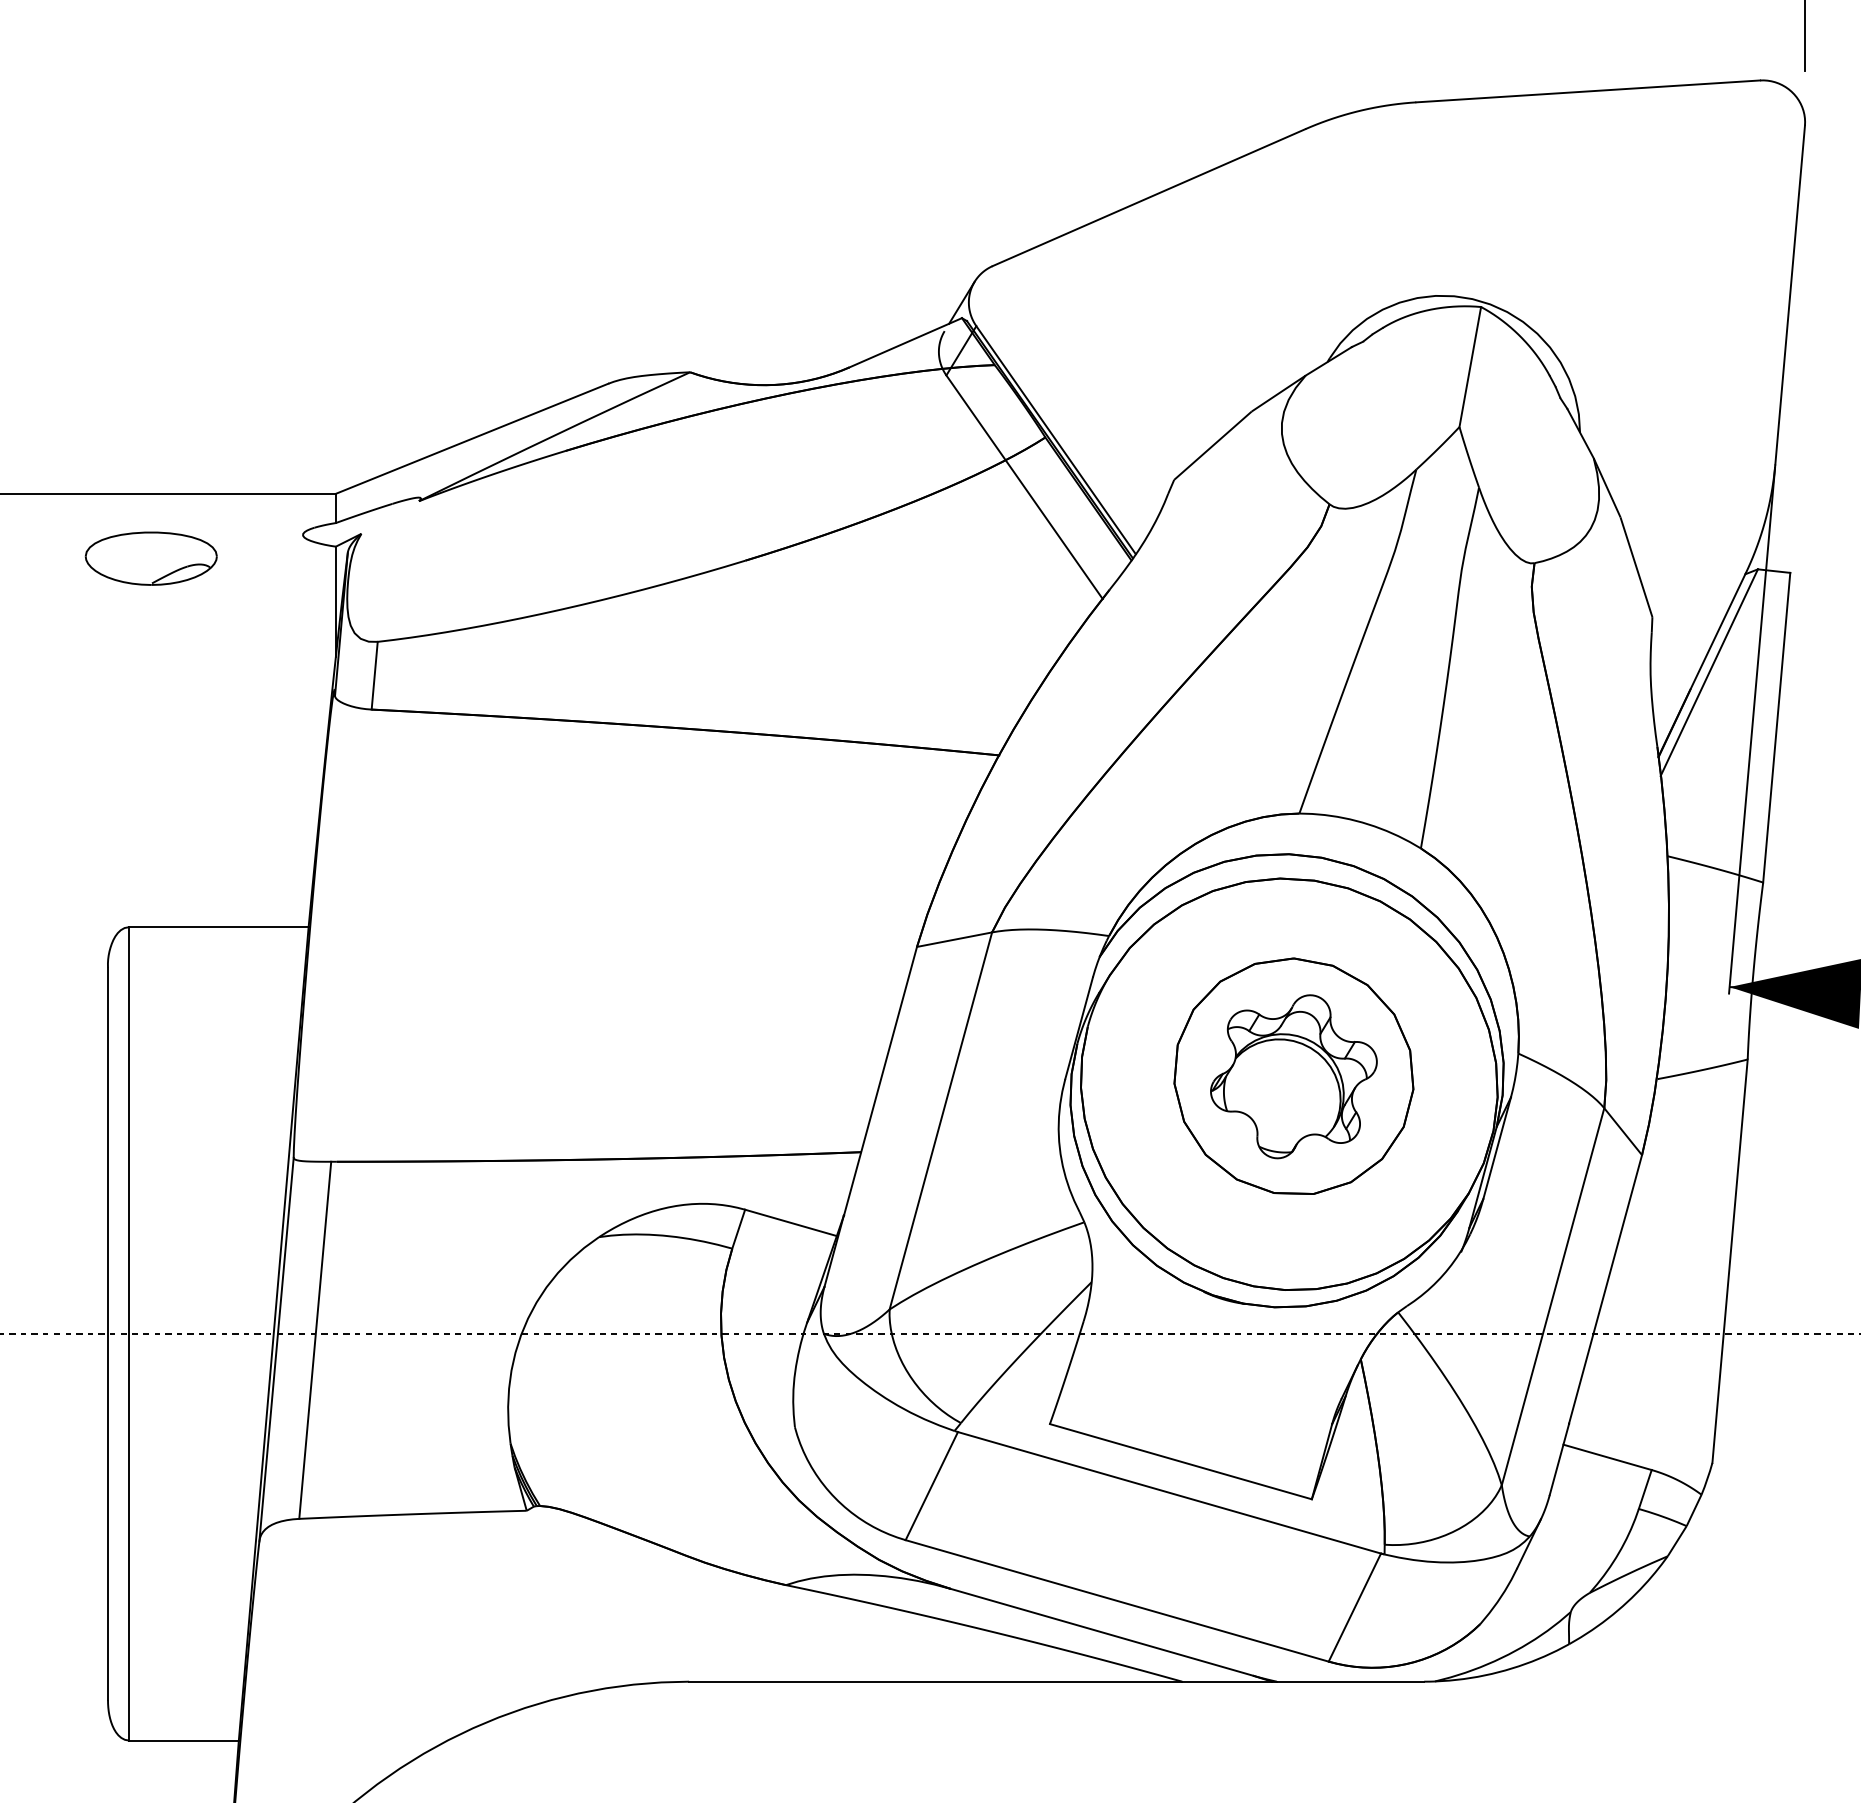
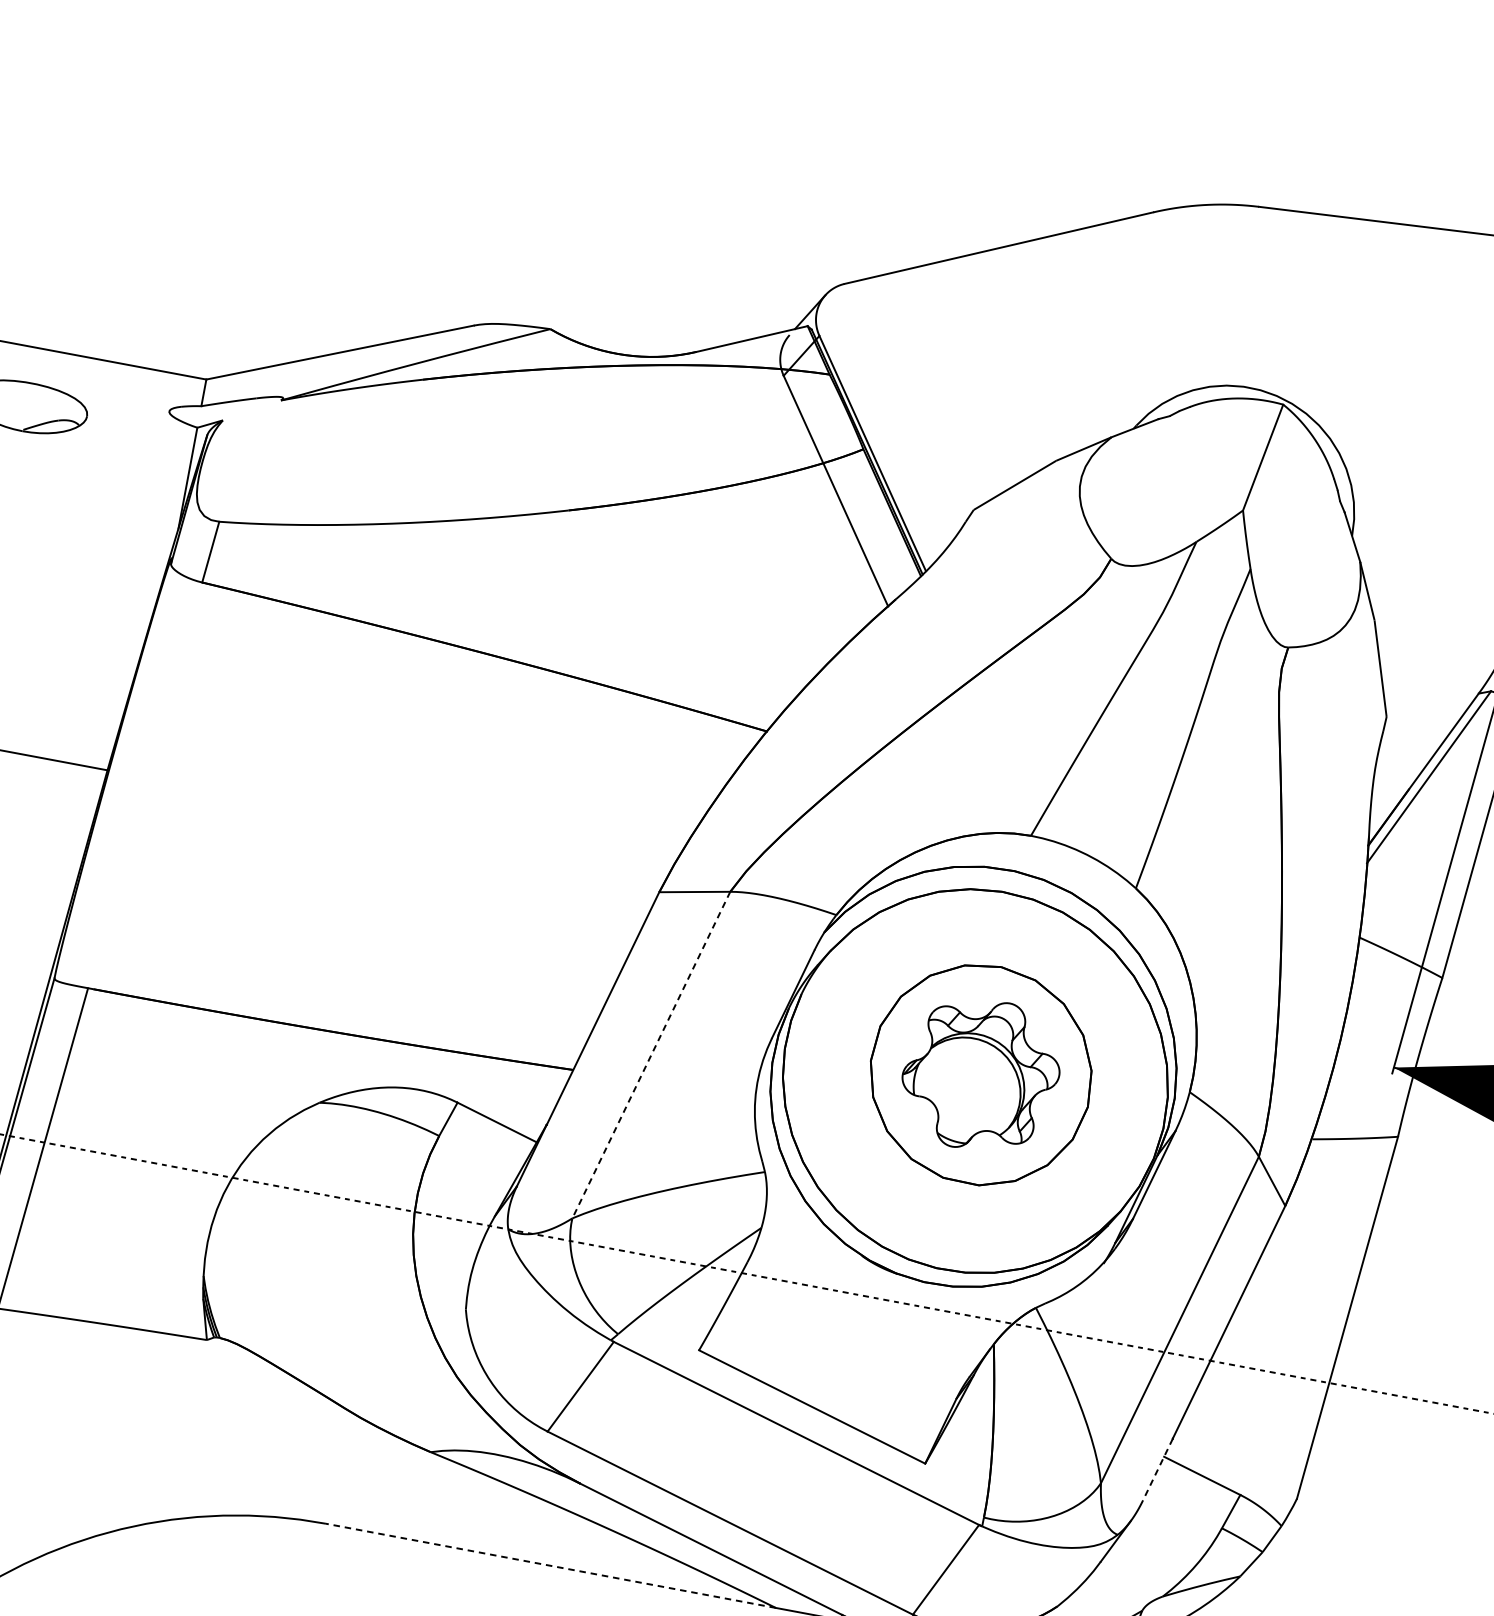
line: (940, 1121) -> (650, 1055), solid -> dashed
line: (1559, 1459) -> (1158, 1469), solid -> dashed
line: (935, 1681) -> (550, 1565), solid -> dashed

